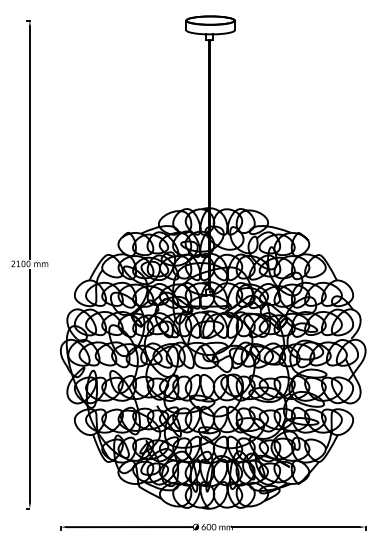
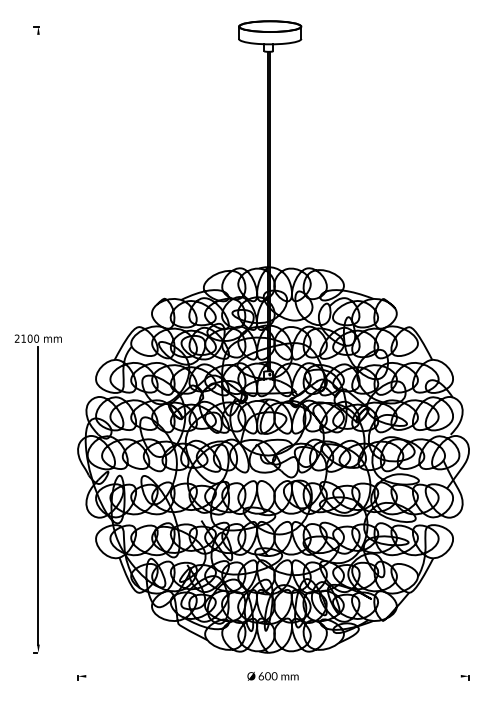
line: (29, 142) -> (37, 182), removed
line: (129, 527) -> (166, 676), removed
line: (295, 527) -> (379, 676), removed

